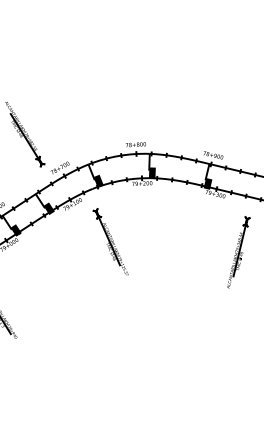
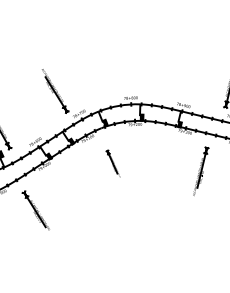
part: (110, 240) -> (113, 163), size x0.6

